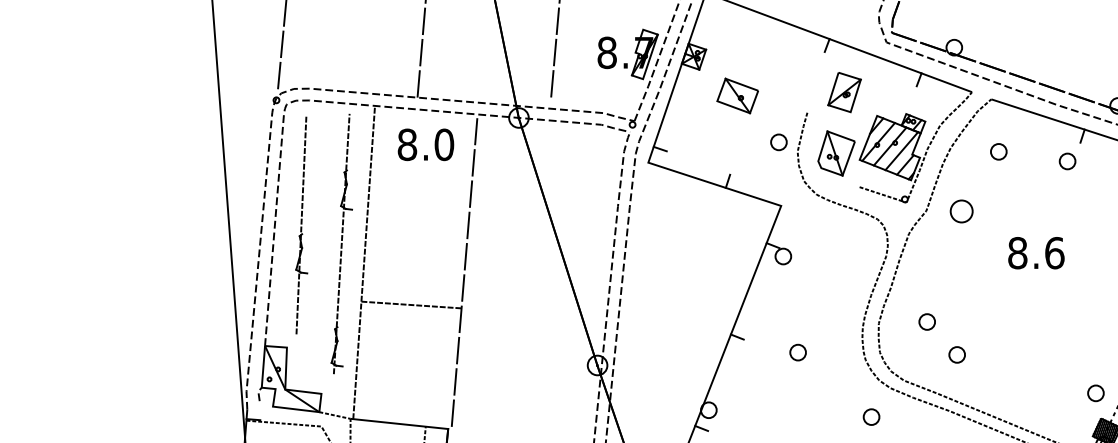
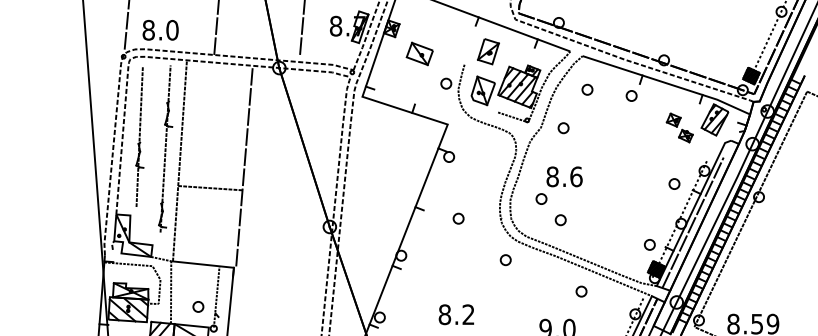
text: (425, 145) -> (160, 30), moved
part: (961, 212) -> (563, 128), size x0.71
text: (1036, 252) -> (564, 176), moved

